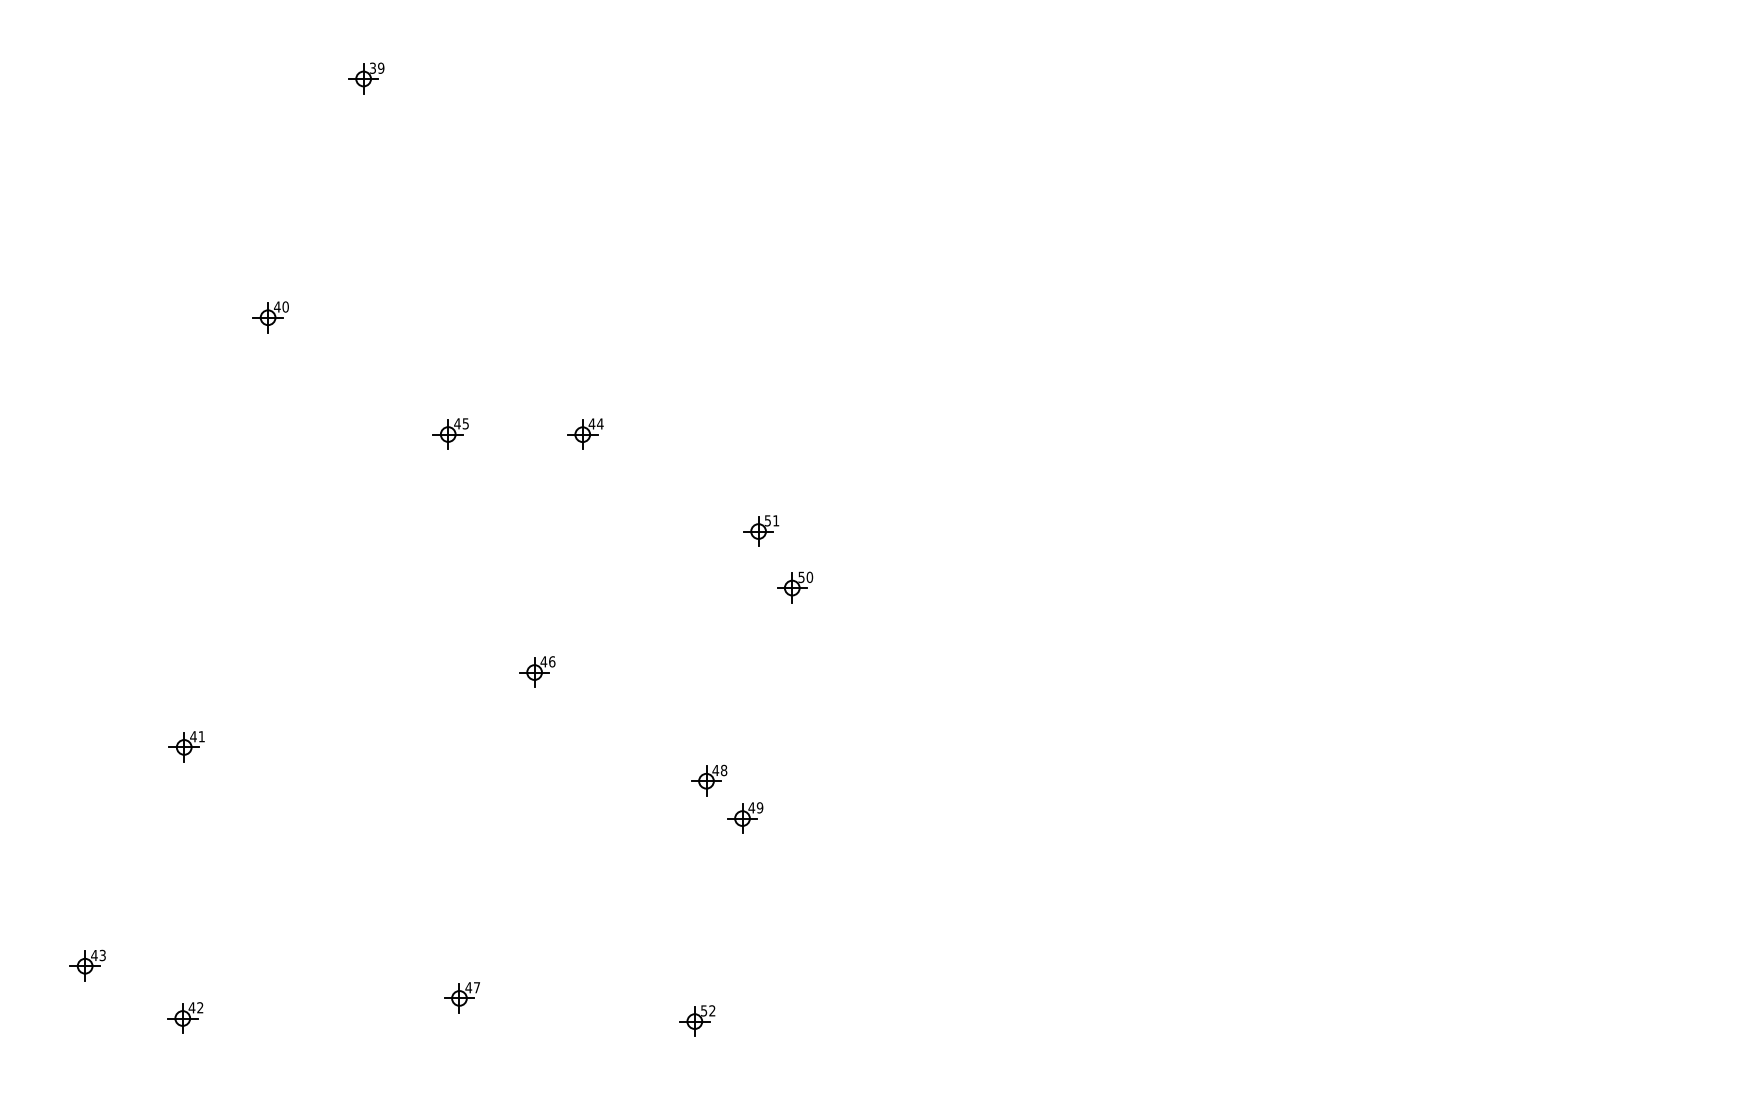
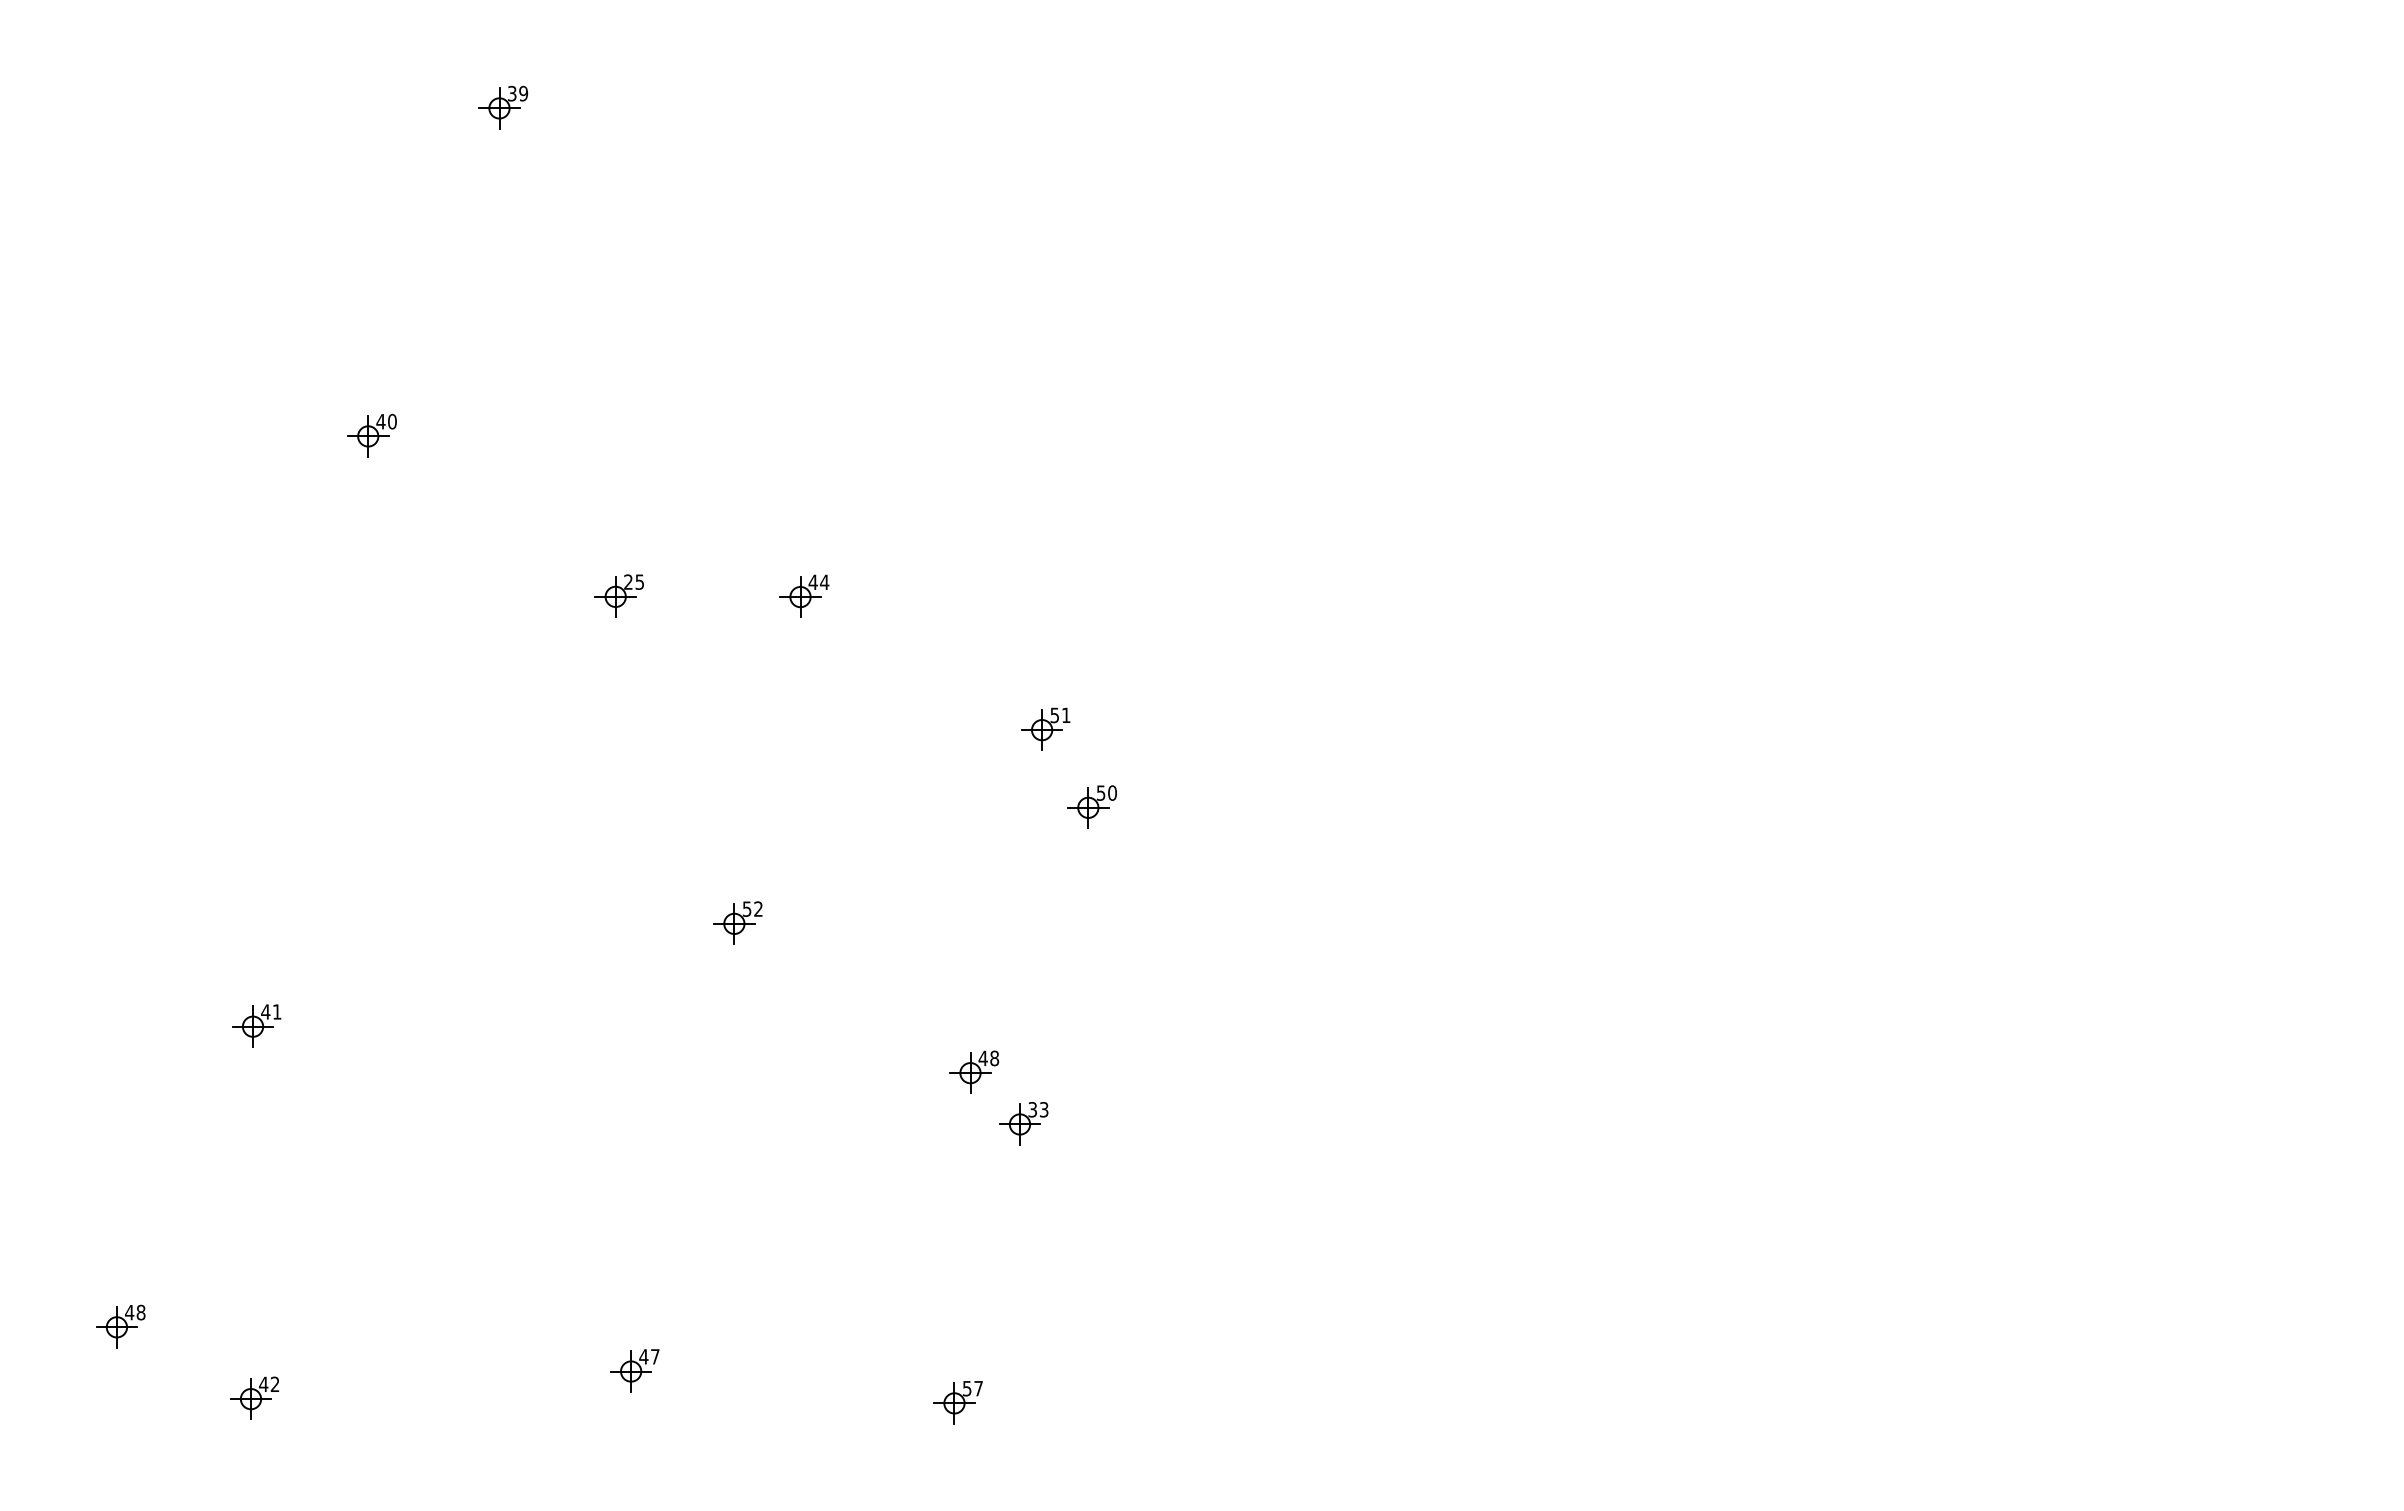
text: (457, 423) -> (628, 581), 45 -> 25
text: (547, 661) -> (752, 908), 46 -> 52
text: (755, 807) -> (1037, 1109), 49 -> 33
text: (102, 955) -> (140, 1312), 43 -> 48
text: (712, 1010) -> (978, 1388), 52 -> 57

